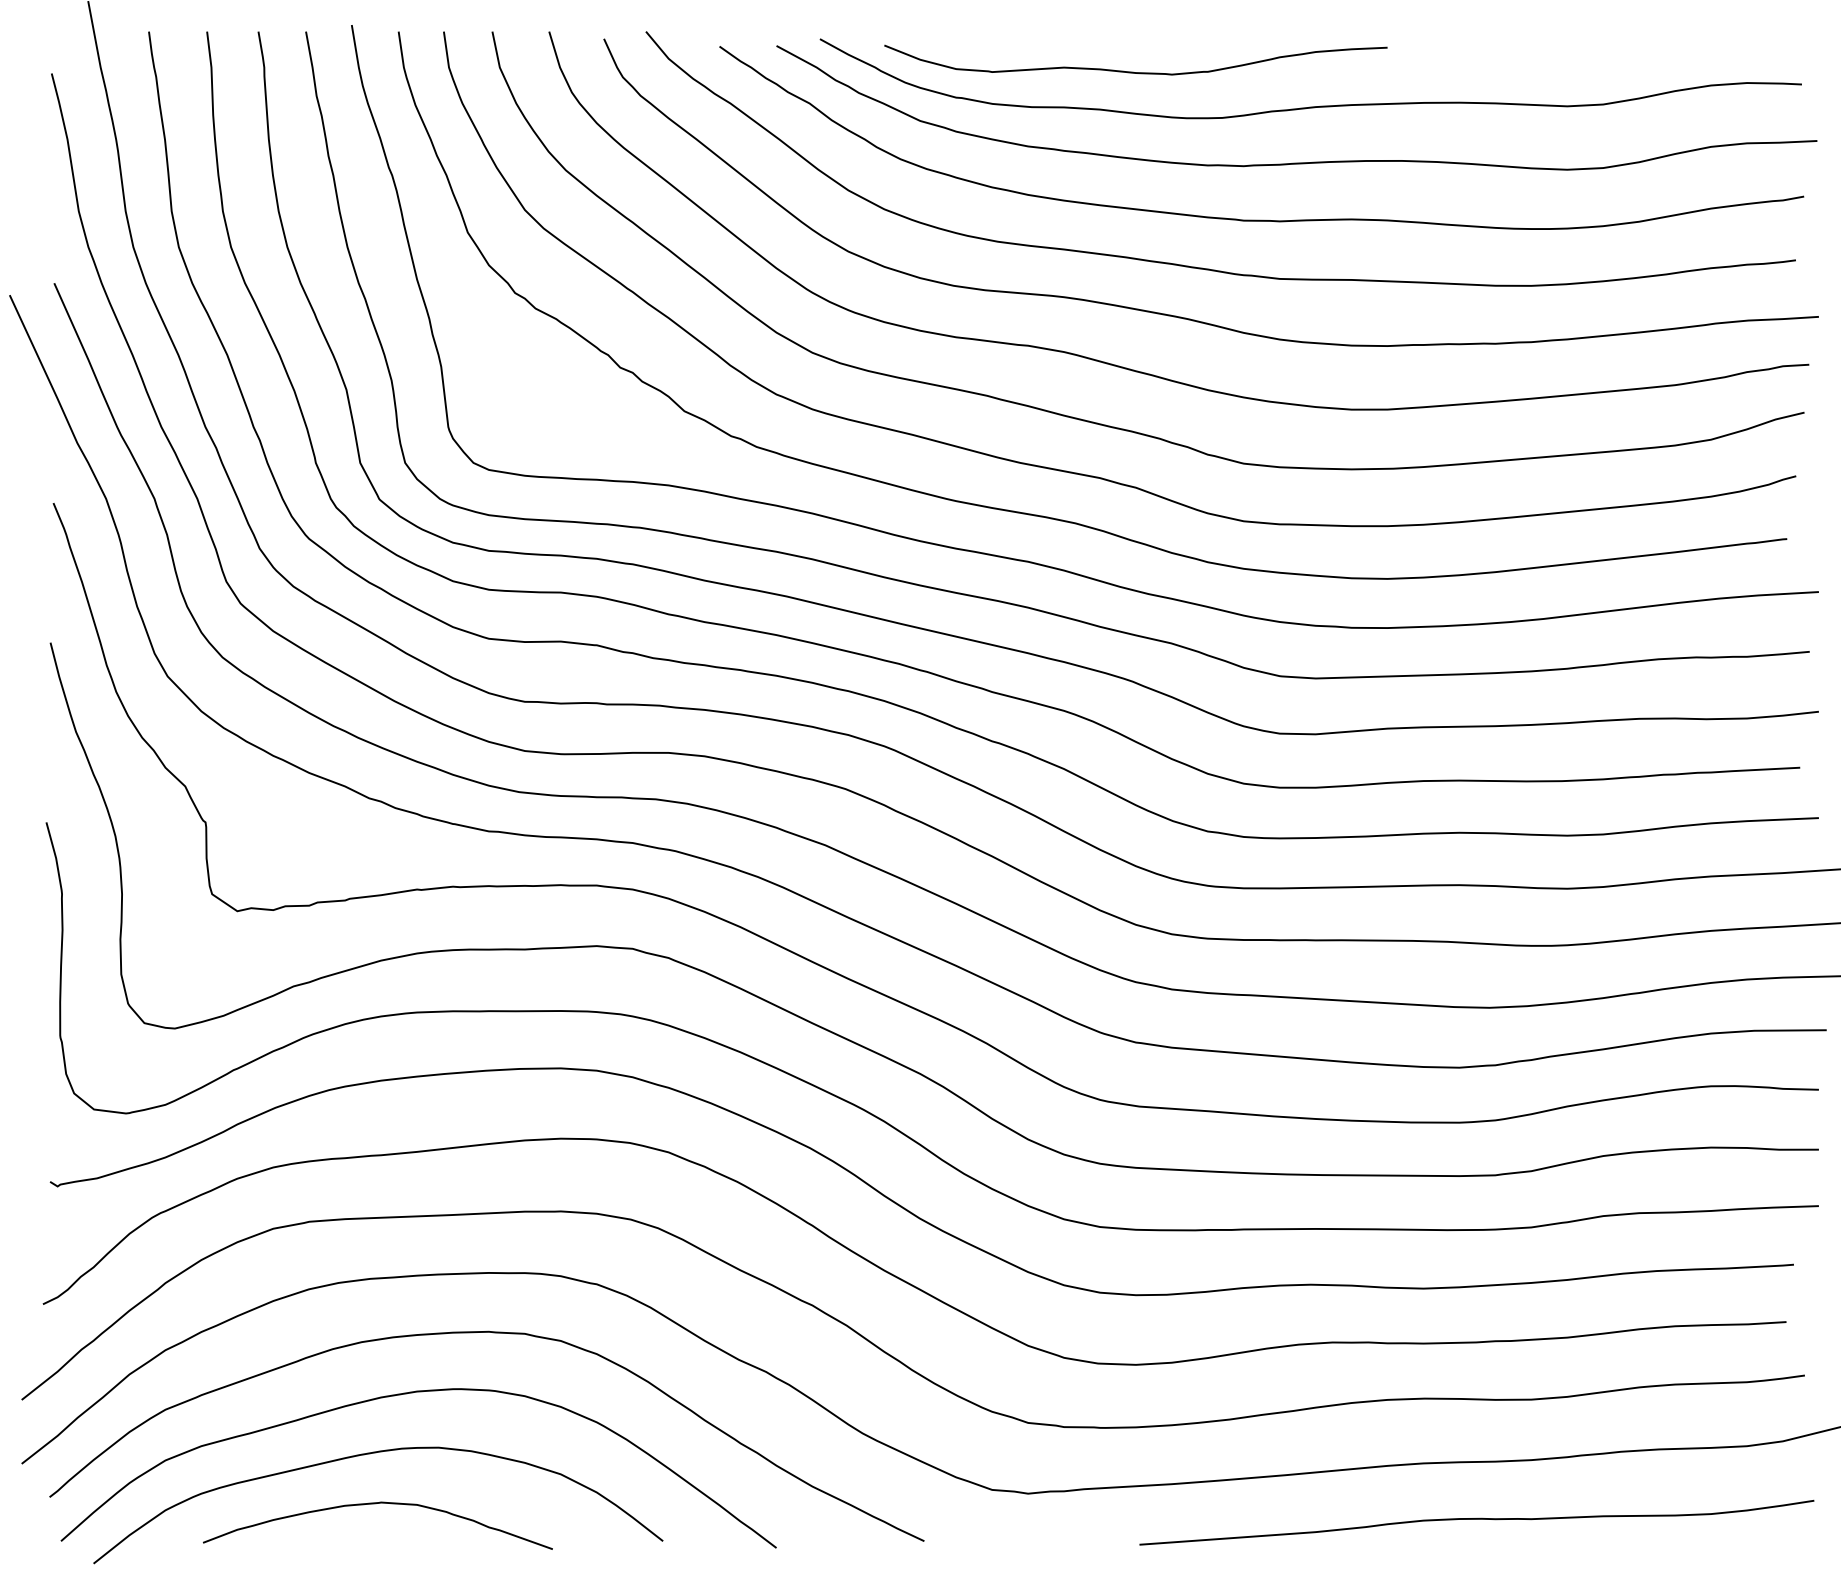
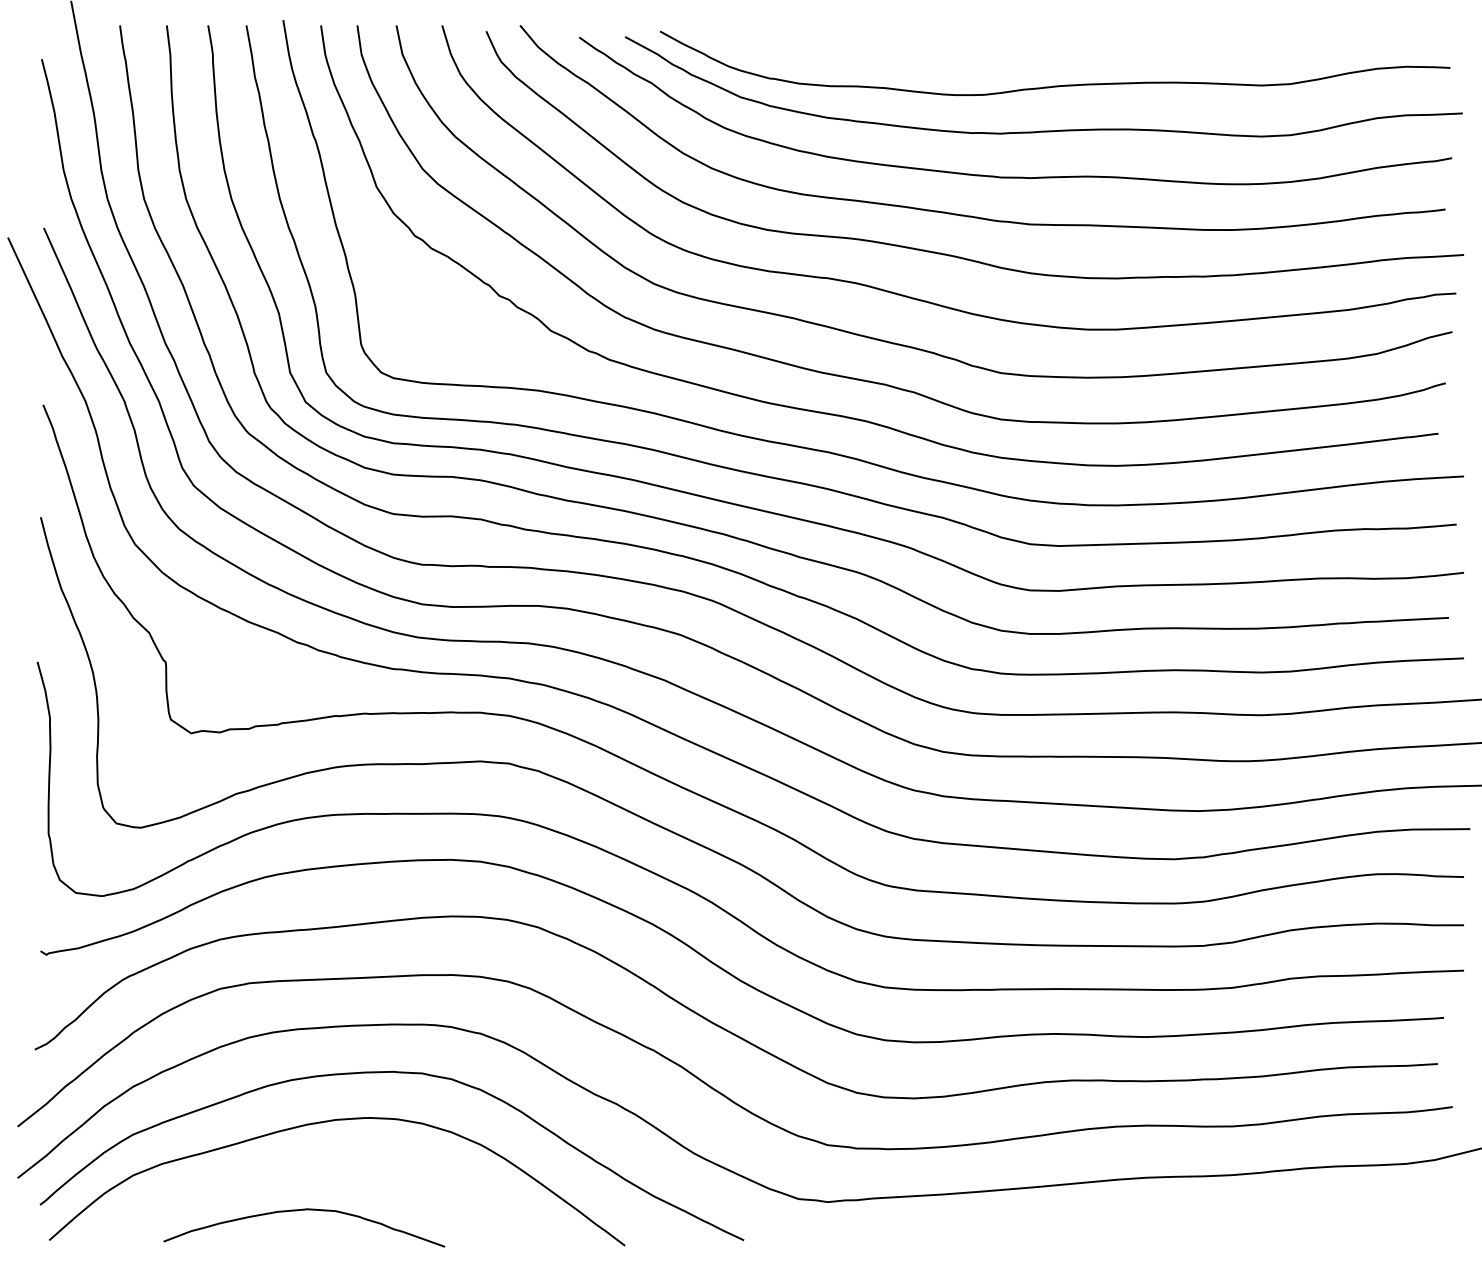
curve: (1134, 71) -> (913, 57), removed
curve: (373, 1454) -> (300, 1170), removed
curve: (1476, 1520) -> (1188, 1223), removed

